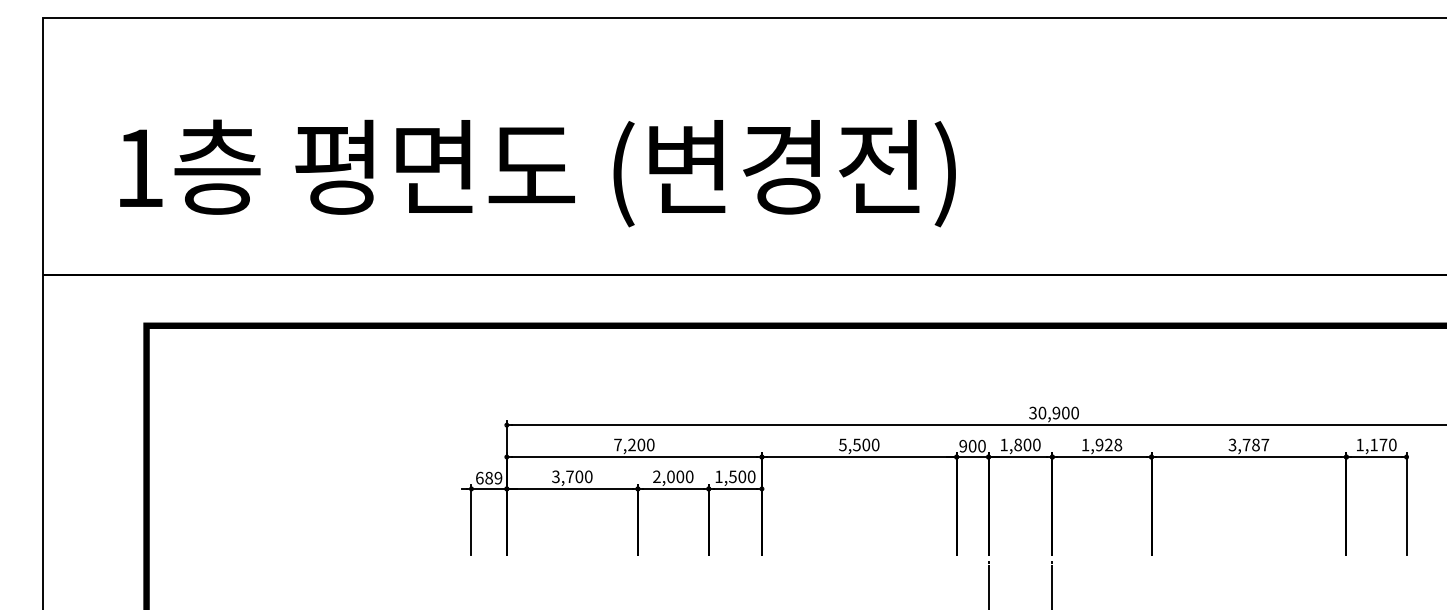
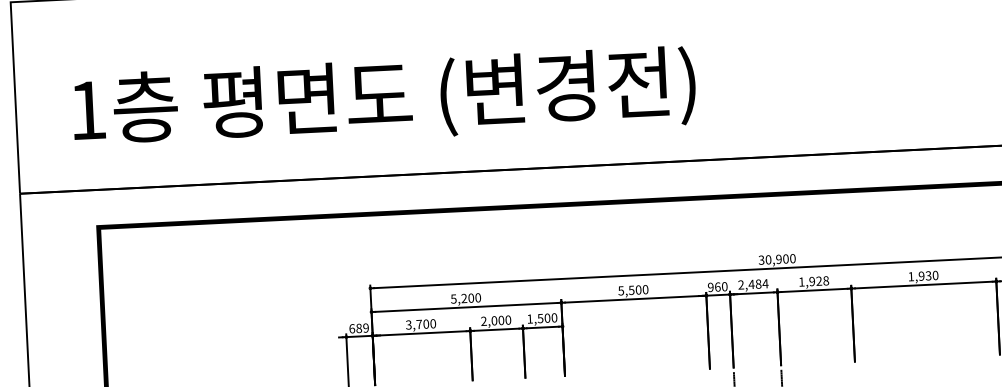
text: (617, 444) -> (453, 298), 7,200 -> 5,200
text: (1020, 444) -> (753, 284), 1,800 -> 2,484
text: (1248, 444) -> (923, 275), 3,787 -> 1,930
text: (972, 446) -> (717, 287), 900 -> 960

